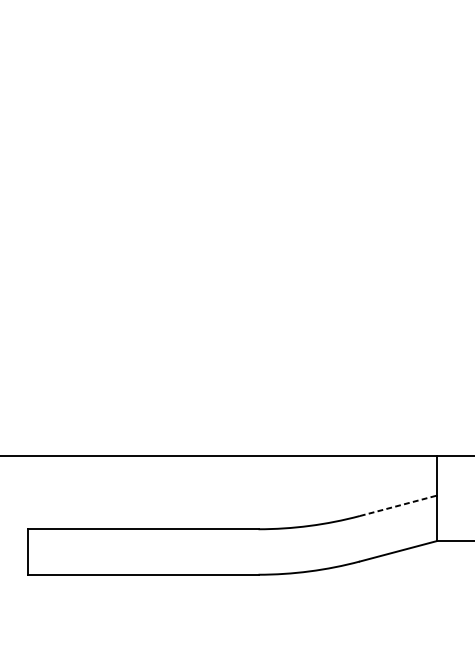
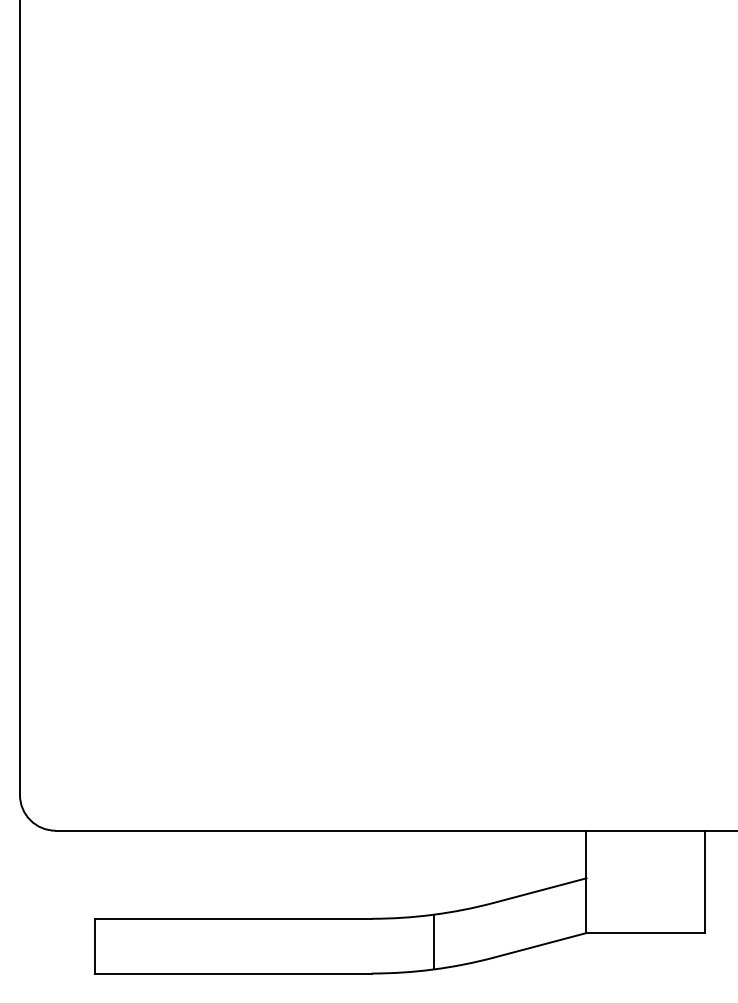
line: (398, 505) -> (540, 890), dashed -> solid
line: (309, 548) -> (433, 941), added

